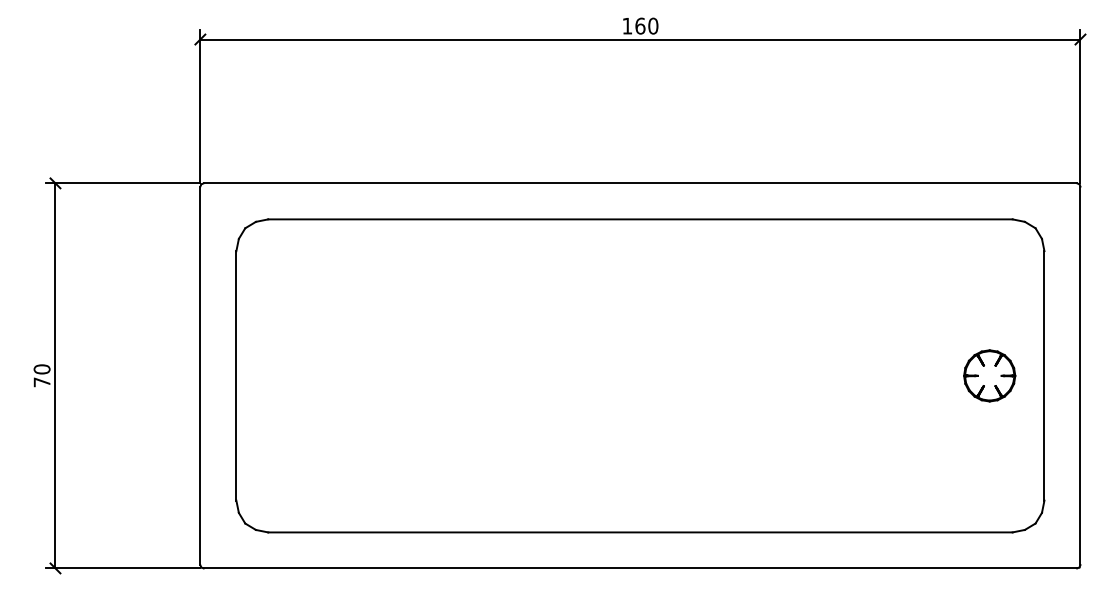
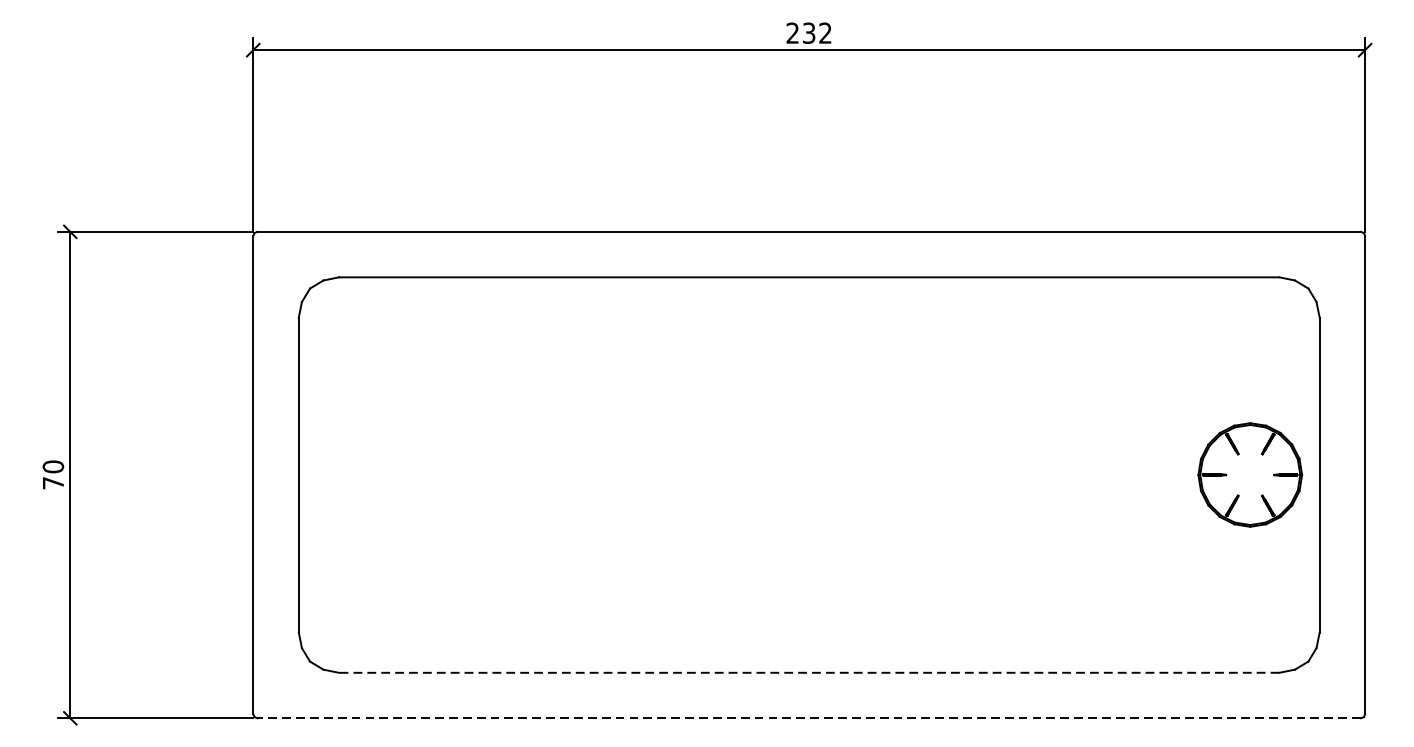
text: (640, 25) -> (809, 32), 160 -> 232
part: (989, 375) -> (1250, 474), size x1.6
line: (639, 532) -> (808, 672), solid -> dashed
line: (640, 568) -> (809, 718), solid -> dashed

